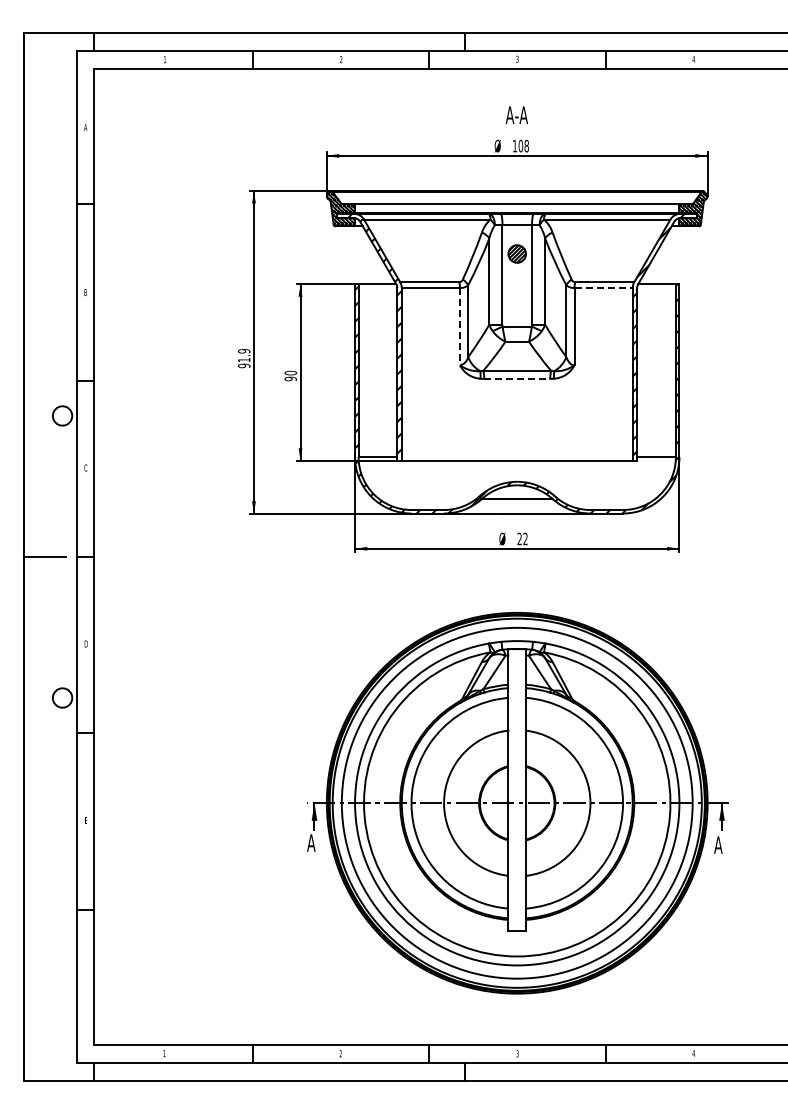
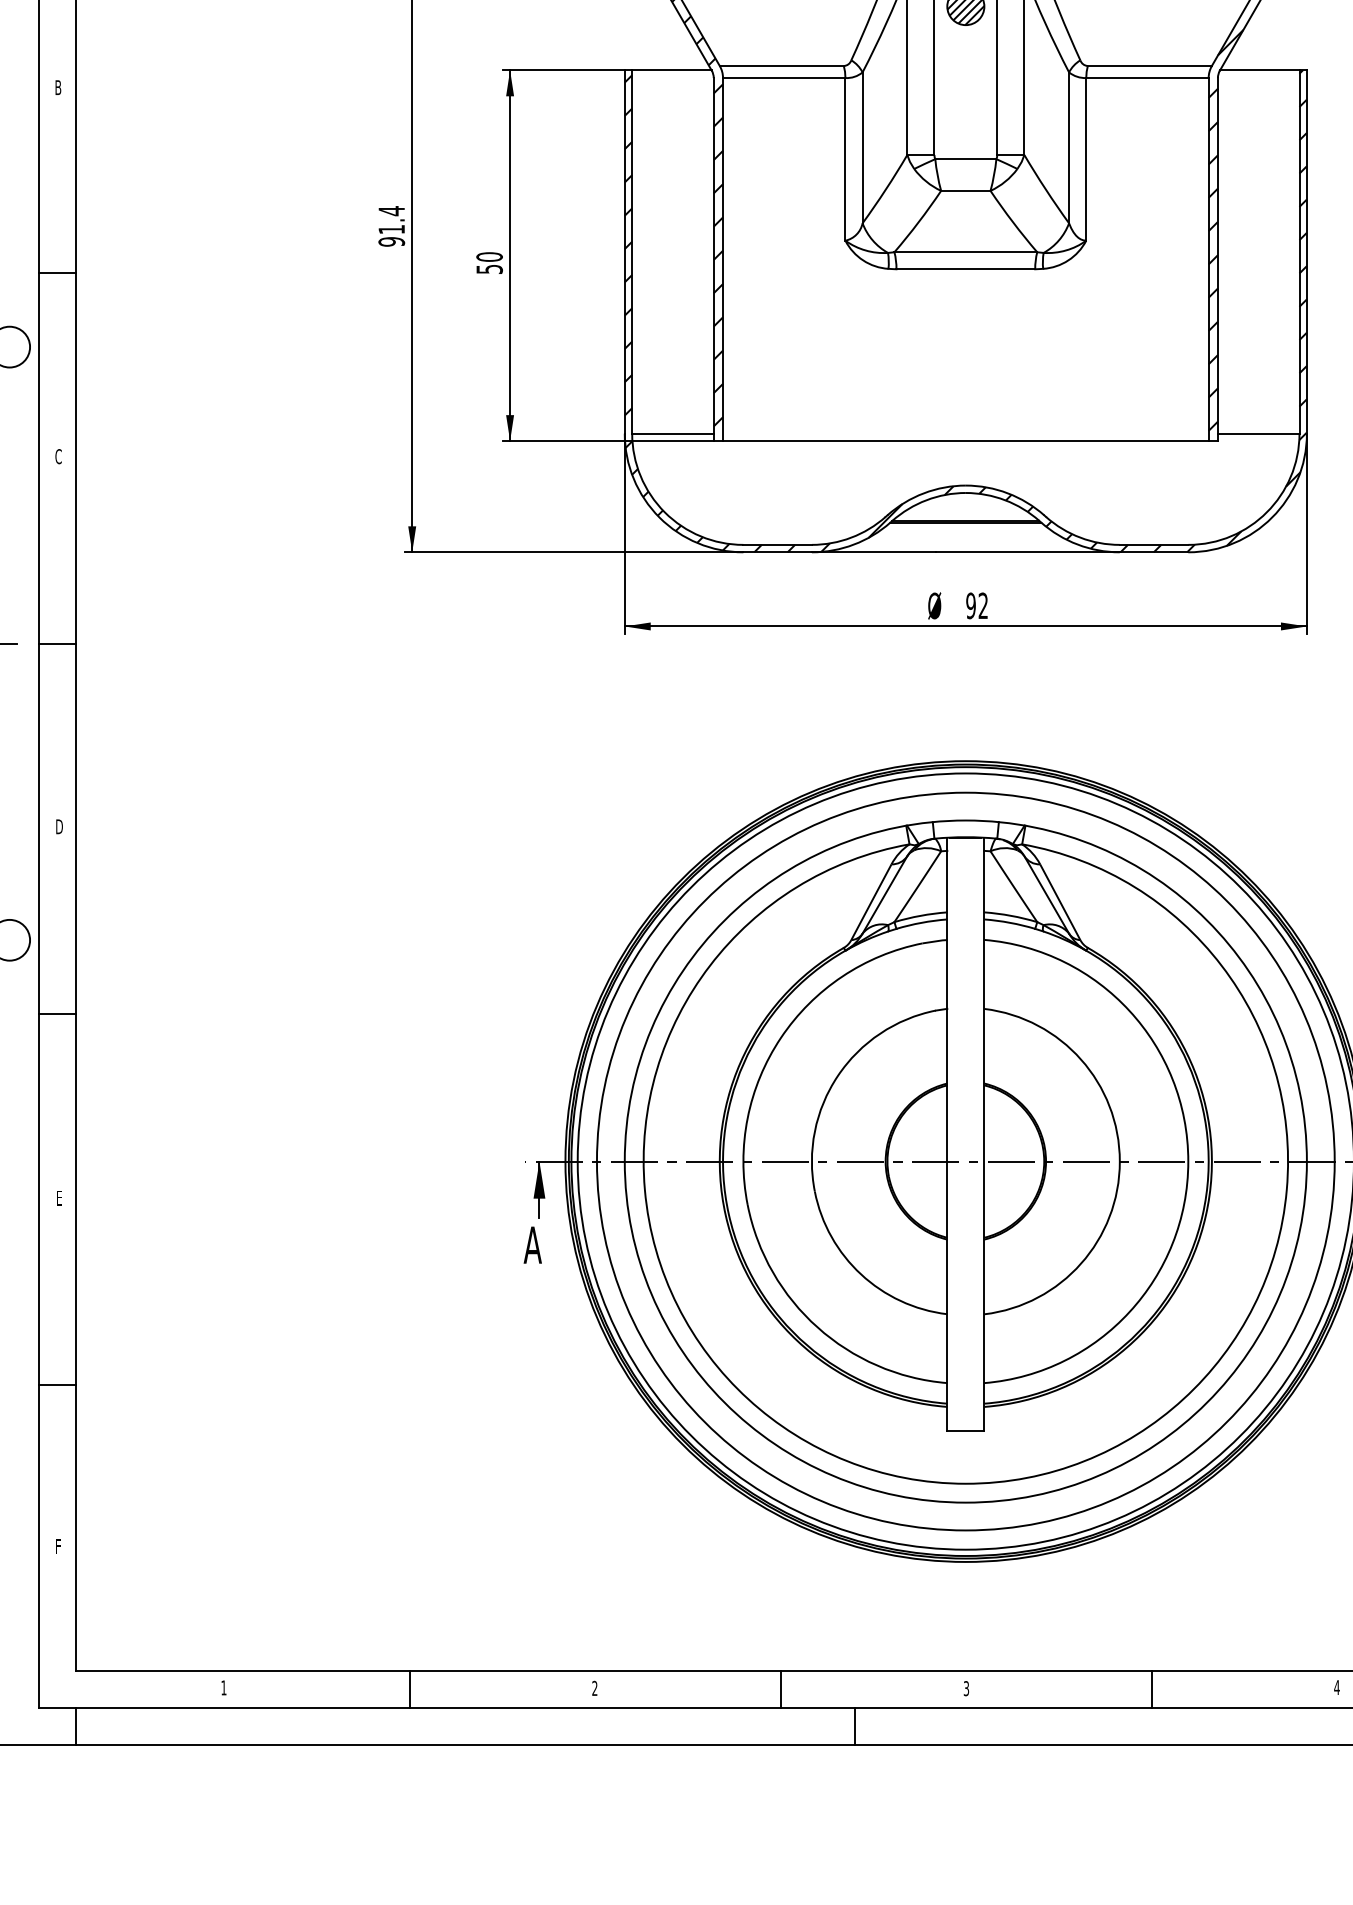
line: (604, 288) -> (1149, 79), dashed -> solid
line: (460, 326) -> (846, 158), dashed -> solid
text: (244, 350) -> (392, 209), 91.9 -> 91.4
text: (290, 378) -> (489, 268), 90 -> 50
line: (517, 378) -> (966, 268), dashed -> solid
text: (519, 538) -> (970, 604), 22 -> 92

